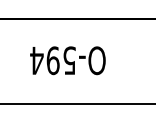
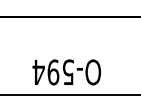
text: (67, 60) -> (66, 72), moved

